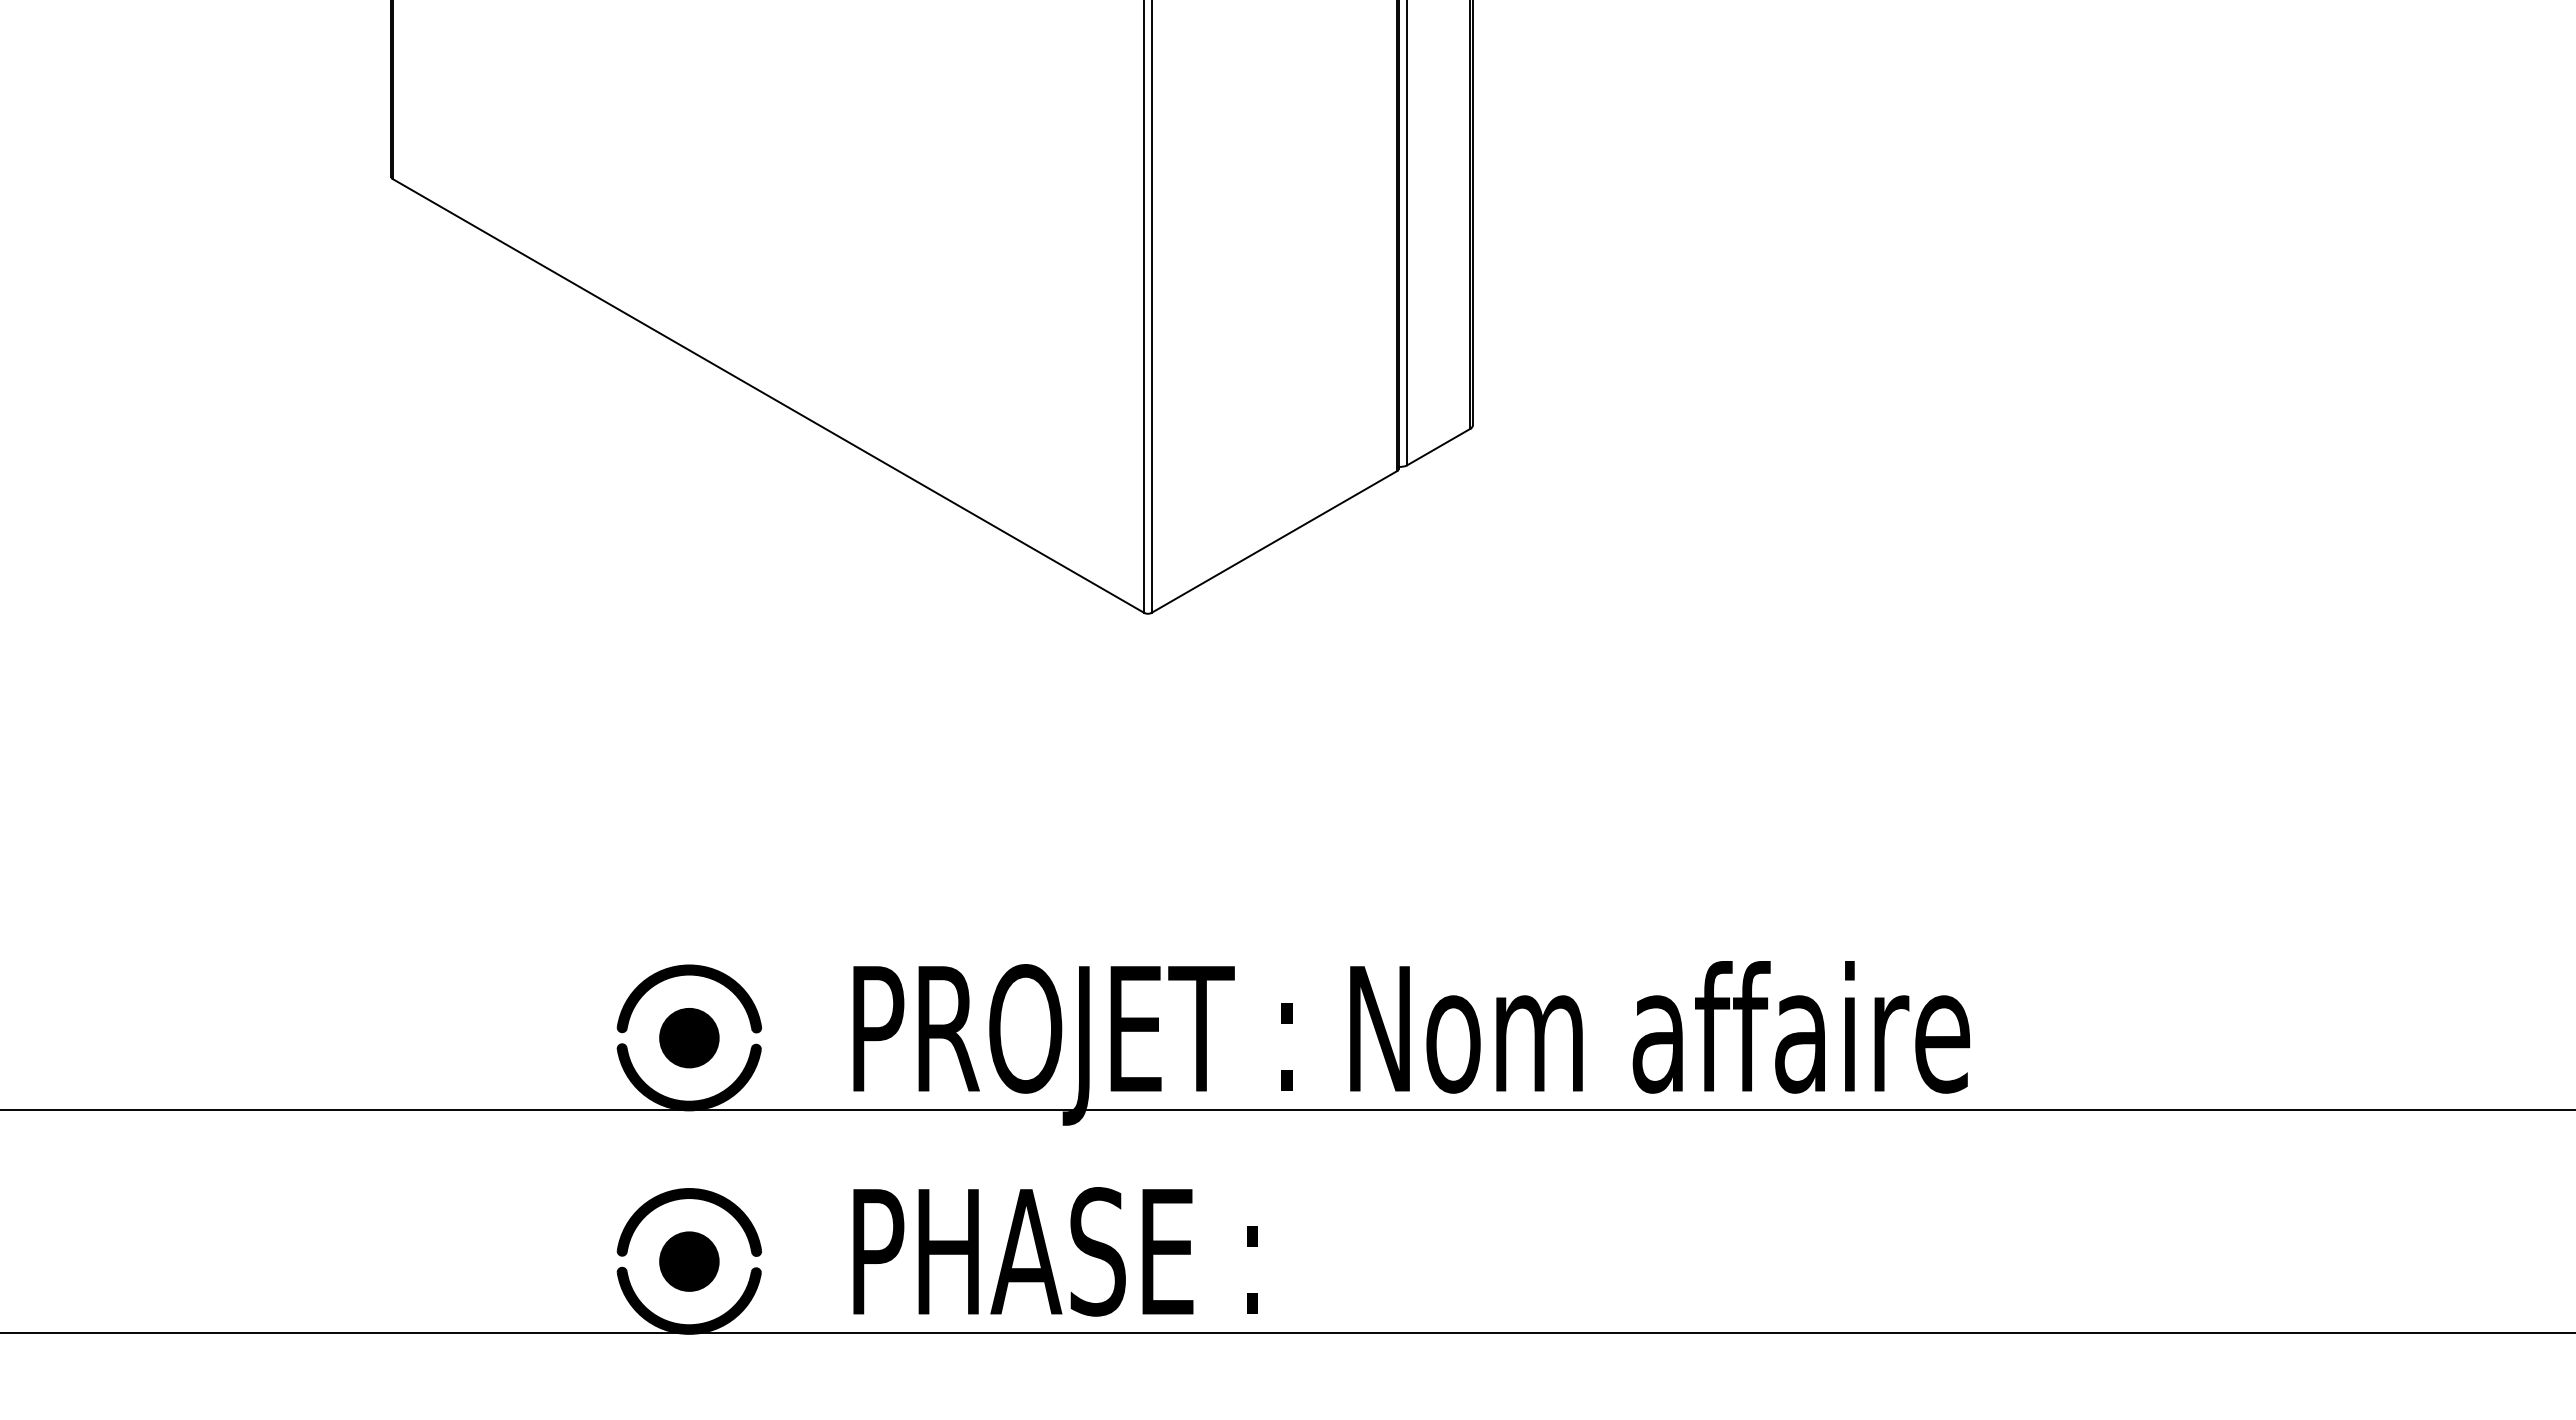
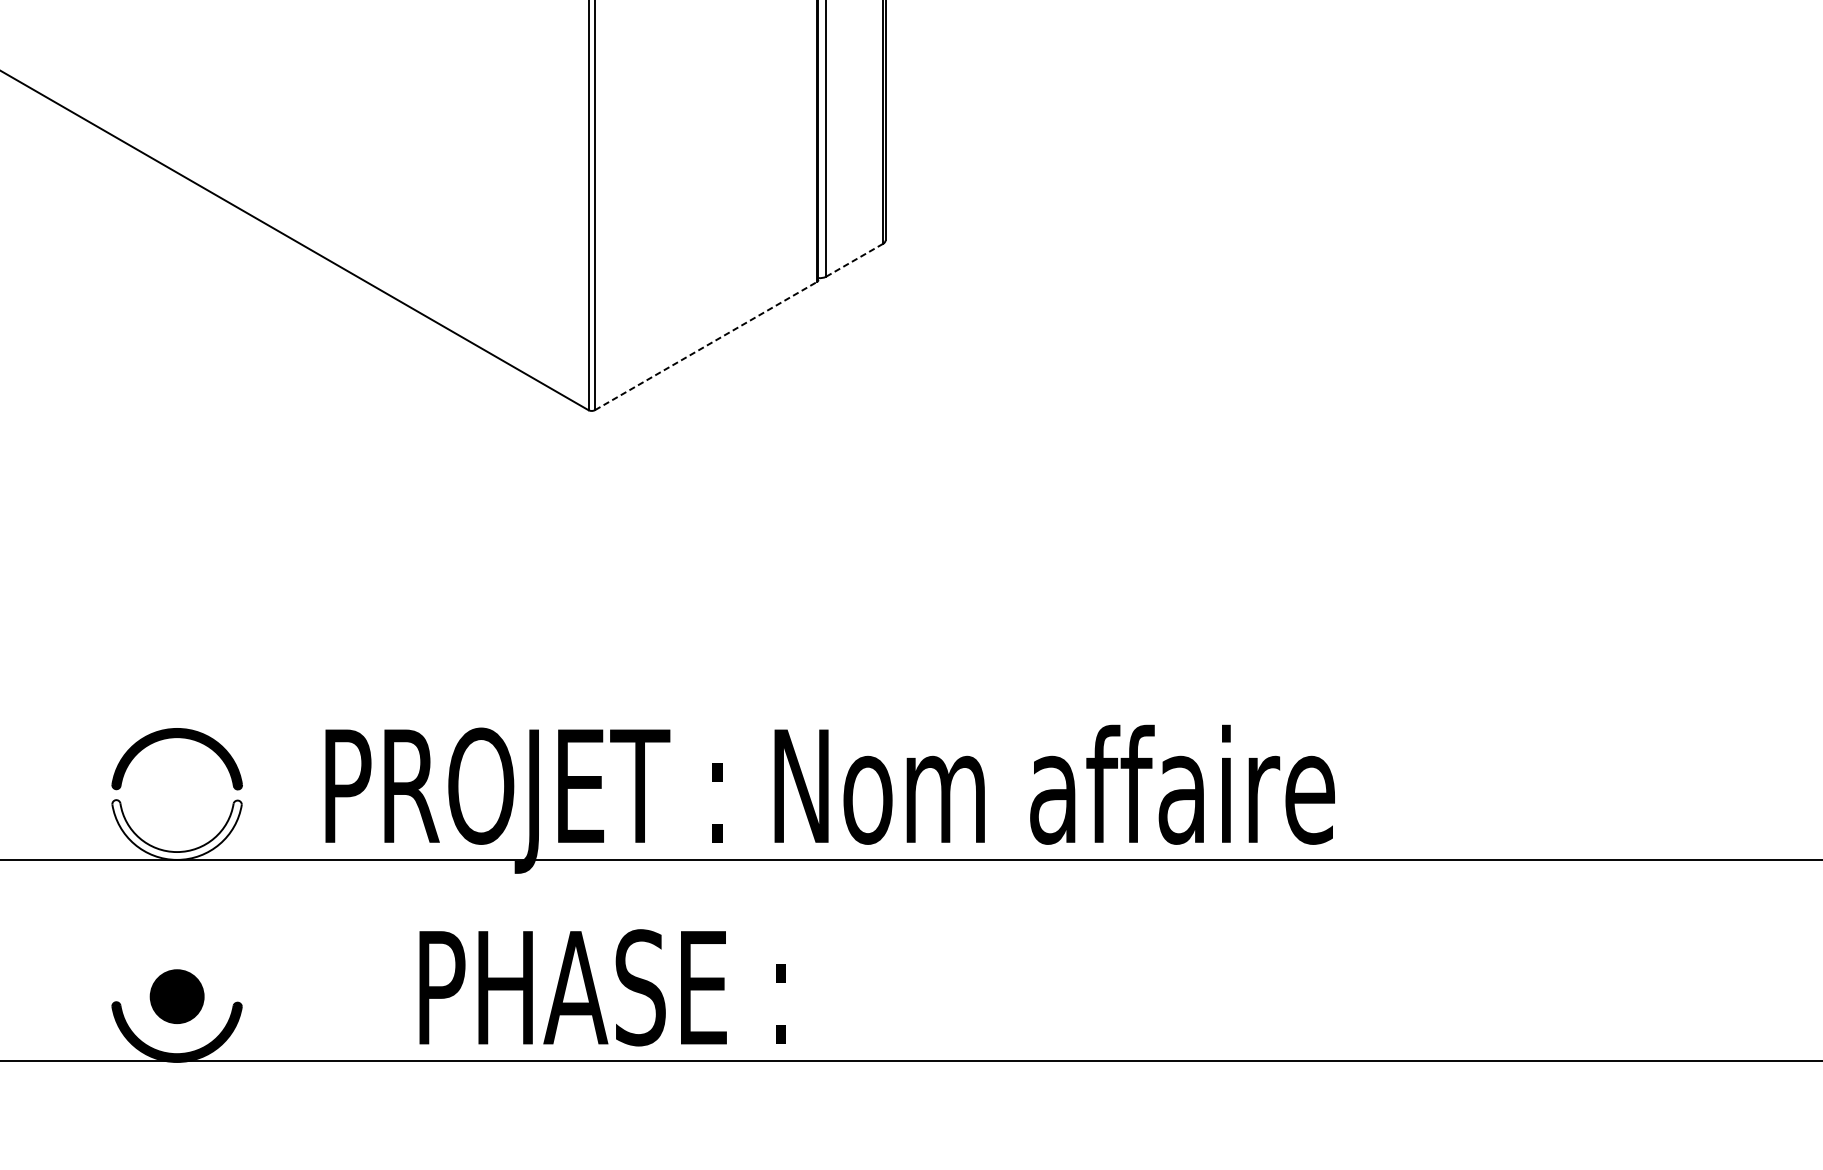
line: (1438, 447) -> (854, 260), solid -> dashed
line: (1274, 542) -> (706, 346), solid -> dashed
part: (689, 1038) -> (177, 794), removed
fill: (688, 1077) -> (176, 830), removed
part: (692, 1199) -> (179, 940), removed
text: (1055, 1251) -> (602, 987), moved

